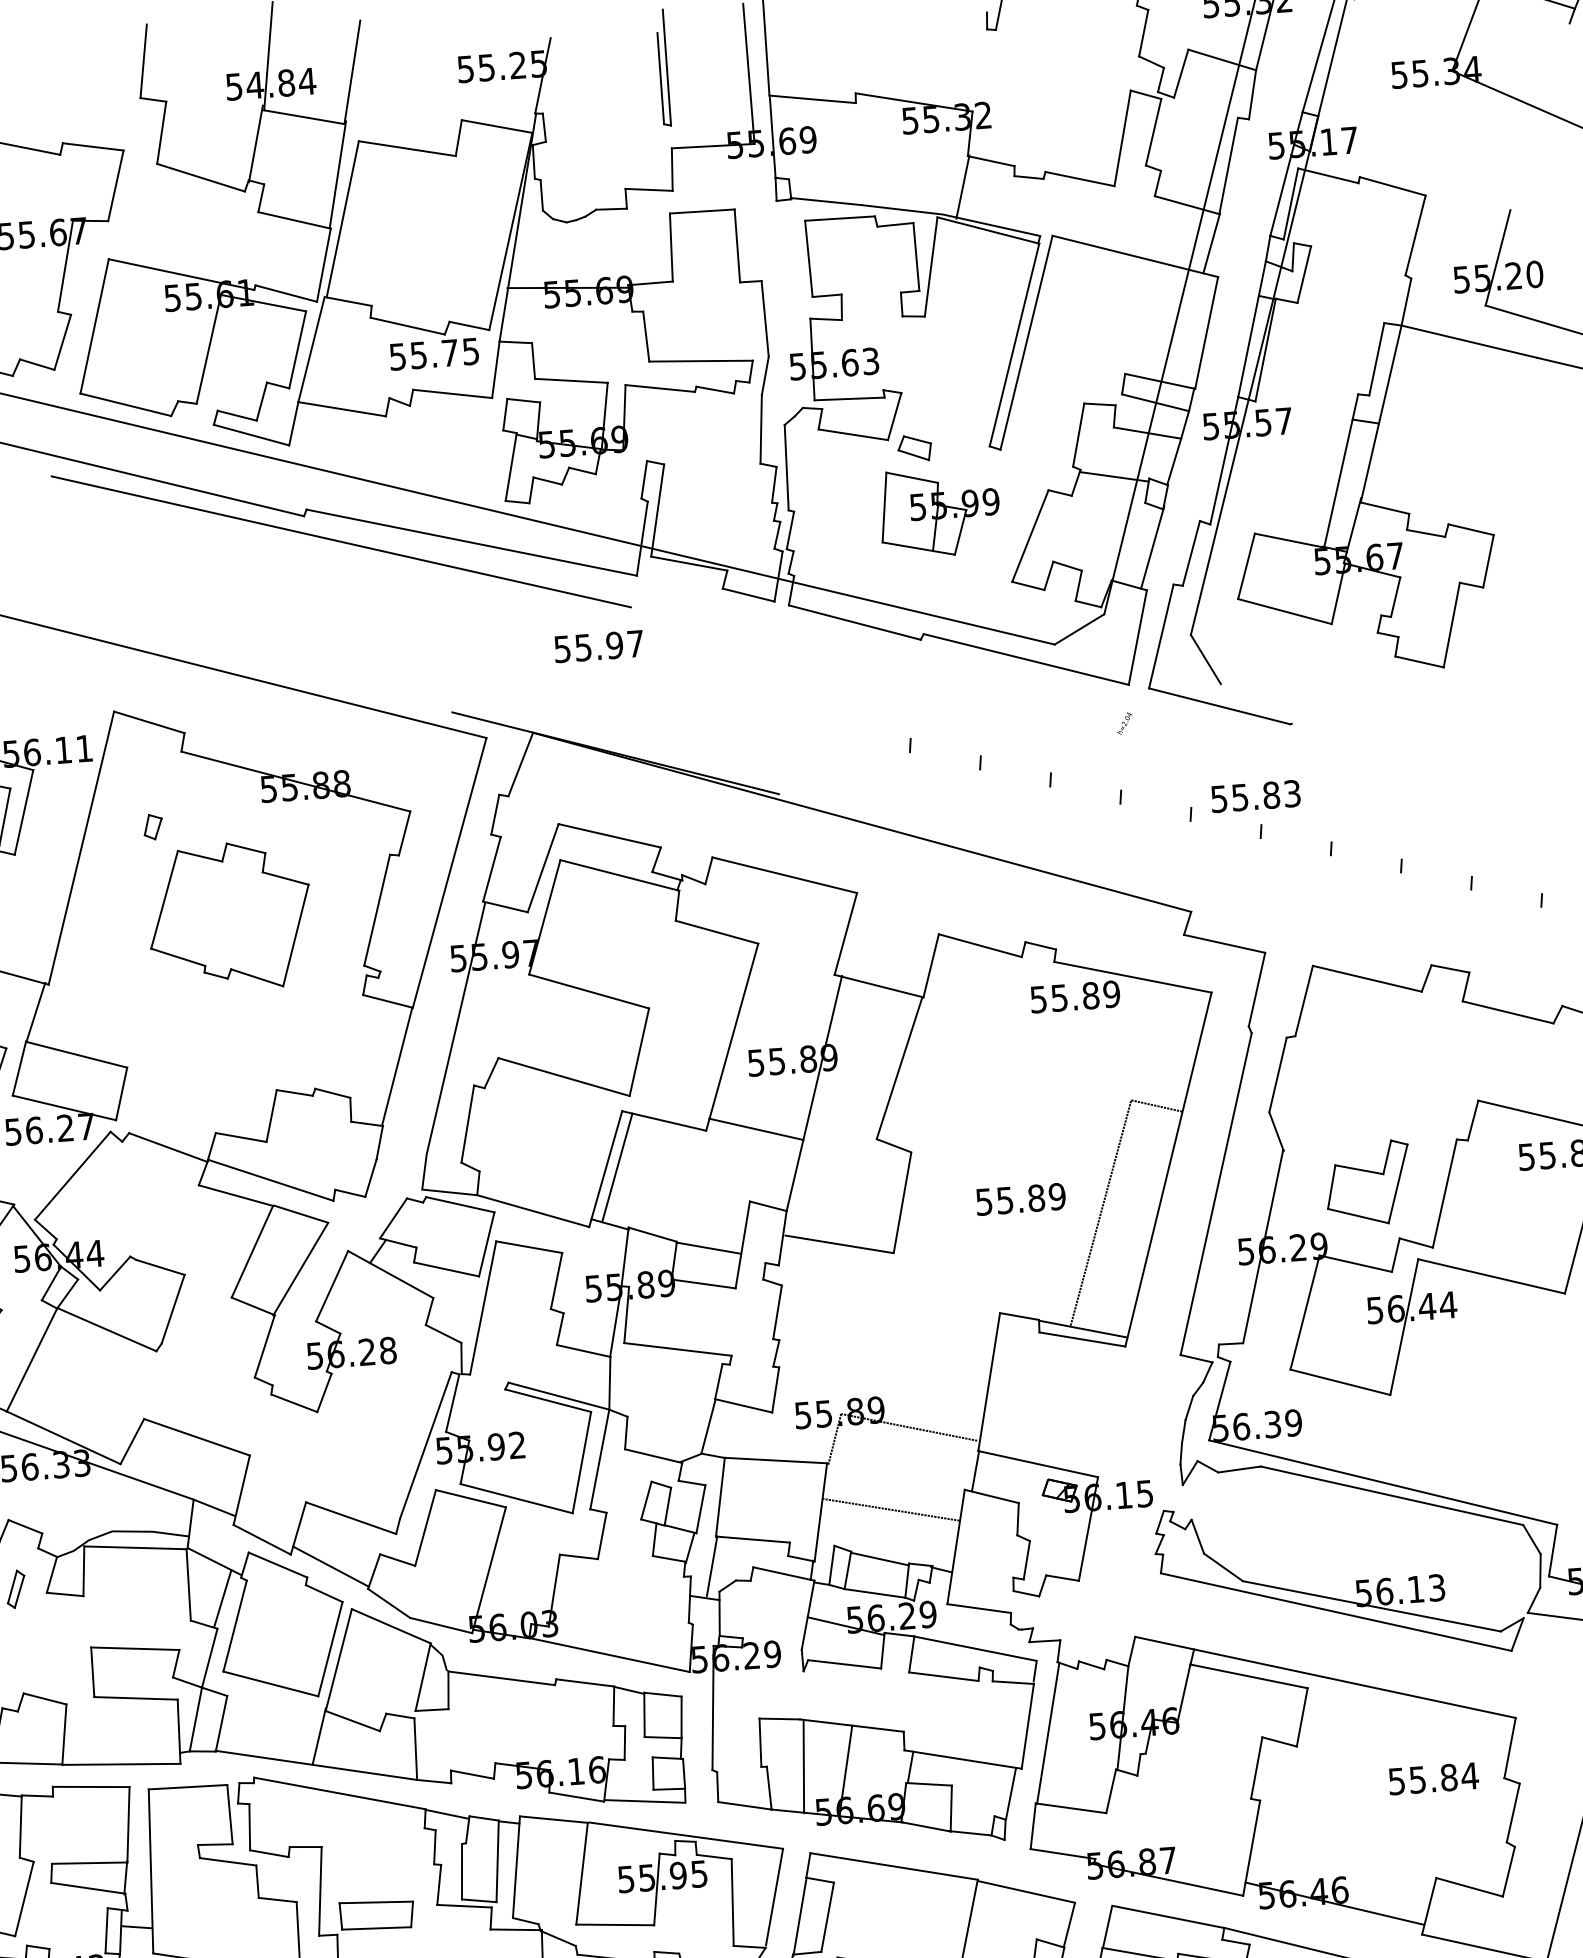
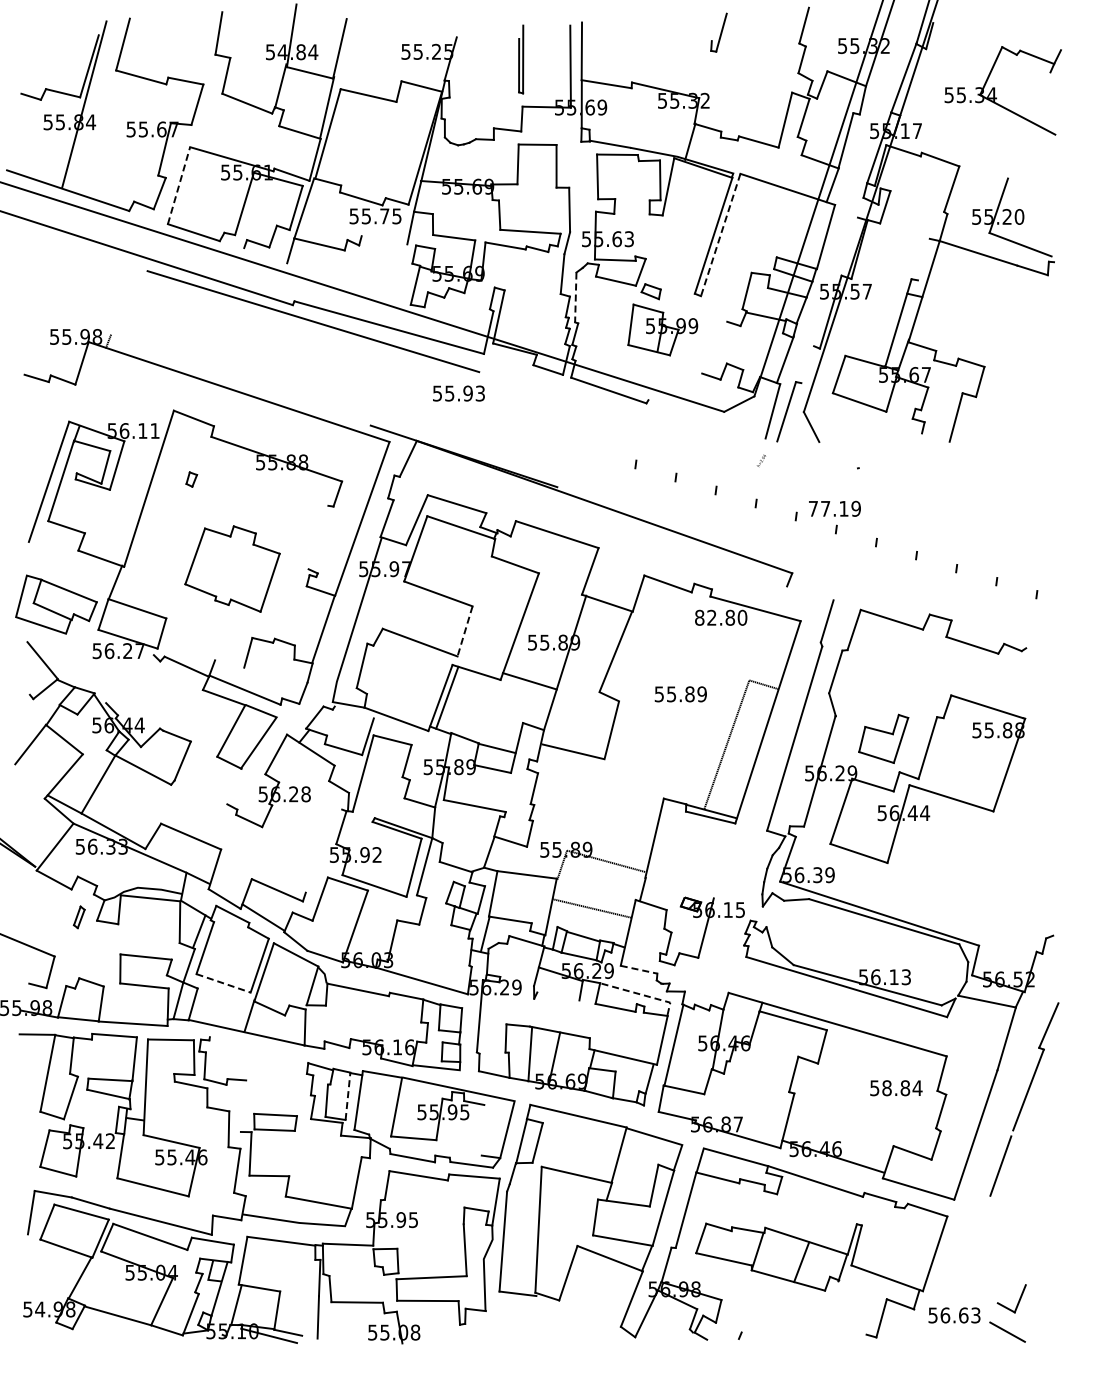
line: (95, 326) -> (179, 185), solid -> dashed
line: (1251, 328) -> (852, 236), removed
line: (1026, 343) -> (720, 235), solid -> dashed
line: (1376, 359) -> (923, 259), removed
line: (452, 394) -> (384, 240), removed
line: (251, 434) -> (265, 255), removed
line: (786, 467) -> (575, 297), solid -> dashed
line: (1029, 535) -> (714, 347), removed
line: (1191, 553) -> (807, 364), removed
text: (634, 643) -> (479, 393), 55.97 -> 55.93
line: (1025, 659) -> (706, 419), removed
line: (1418, 661) -> (935, 437), removed
line: (1219, 705) -> (817, 454), removed
text: (1255, 795) -> (834, 508), 55.83 -> 77.19
line: (377, 910) -> (318, 537), removed
part: (229, 915) -> (232, 568), moved
line: (1224, 944) -> (810, 593), removed
text: (1075, 996) -> (721, 617), 55.89 -> 82.80
line: (638, 1052) -> (464, 631), solid -> dashed
line: (240, 1136) -> (229, 663), removed
line: (71, 1176) -> (129, 679), removed
text: (1020, 1199) -> (680, 694), moved
line: (458, 1204) -> (353, 712), removed
line: (264, 1346) -> (234, 786), removed
line: (424, 1444) -> (323, 850), removed
line: (1038, 1464) -> (679, 888), removed
line: (979, 1608) -> (639, 969), solid -> dashed
line: (986, 1650) -> (641, 994), solid -> dashed
line: (844, 1664) -> (558, 996), removed
line: (270, 1684) -> (223, 983), solid -> dashed
text: (1416, 1780) -> (886, 1088), 55.84 -> 58.84
line: (338, 1792) -> (258, 1049), removed
line: (498, 1861) -> (348, 1096), solid -> dashed
line: (320, 1890) -> (243, 1105), removed
line: (731, 1901) -> (482, 1129), removed

